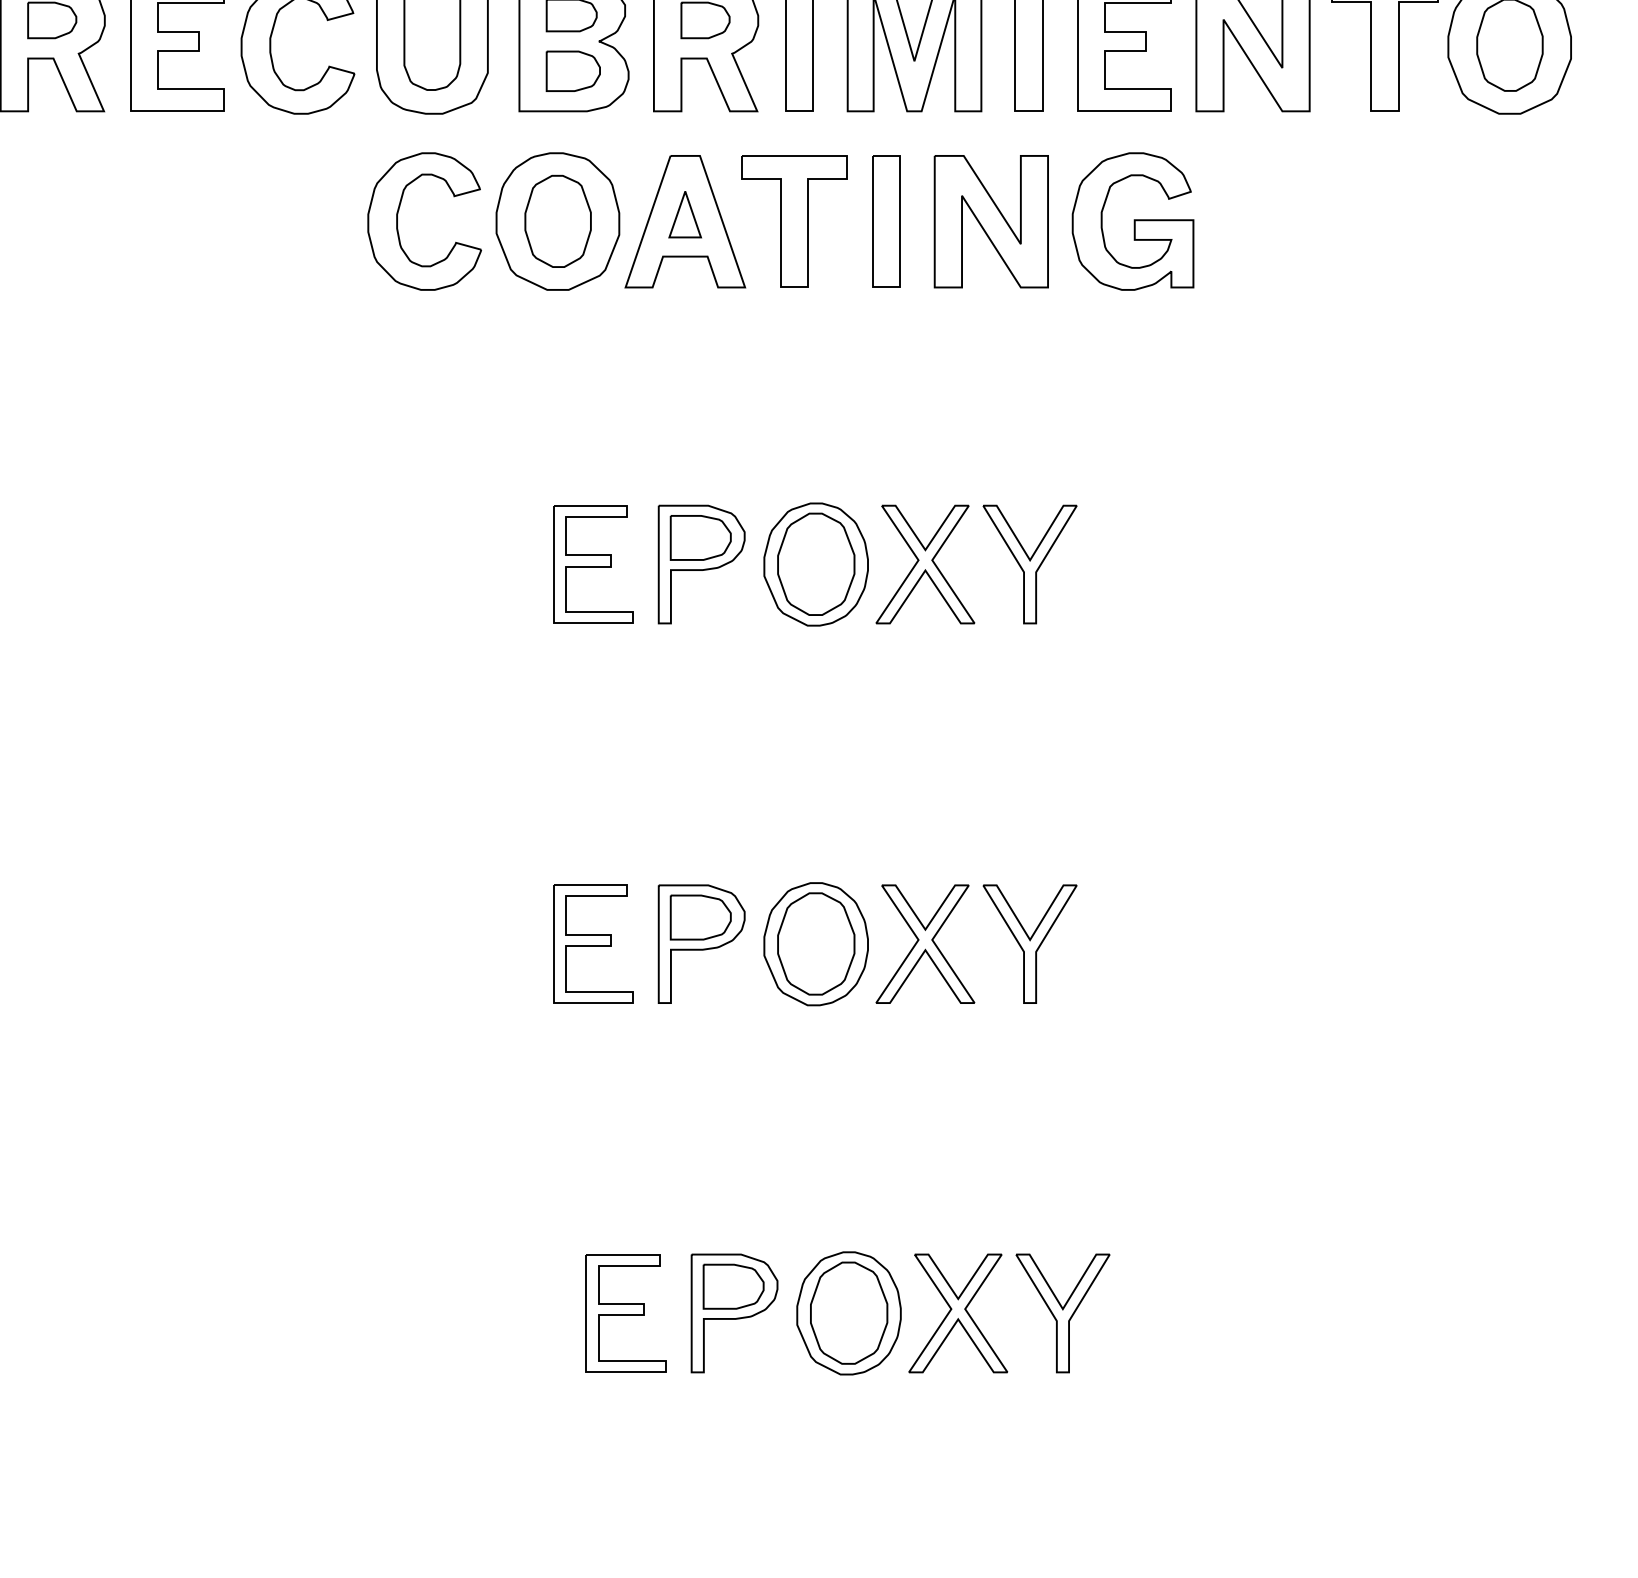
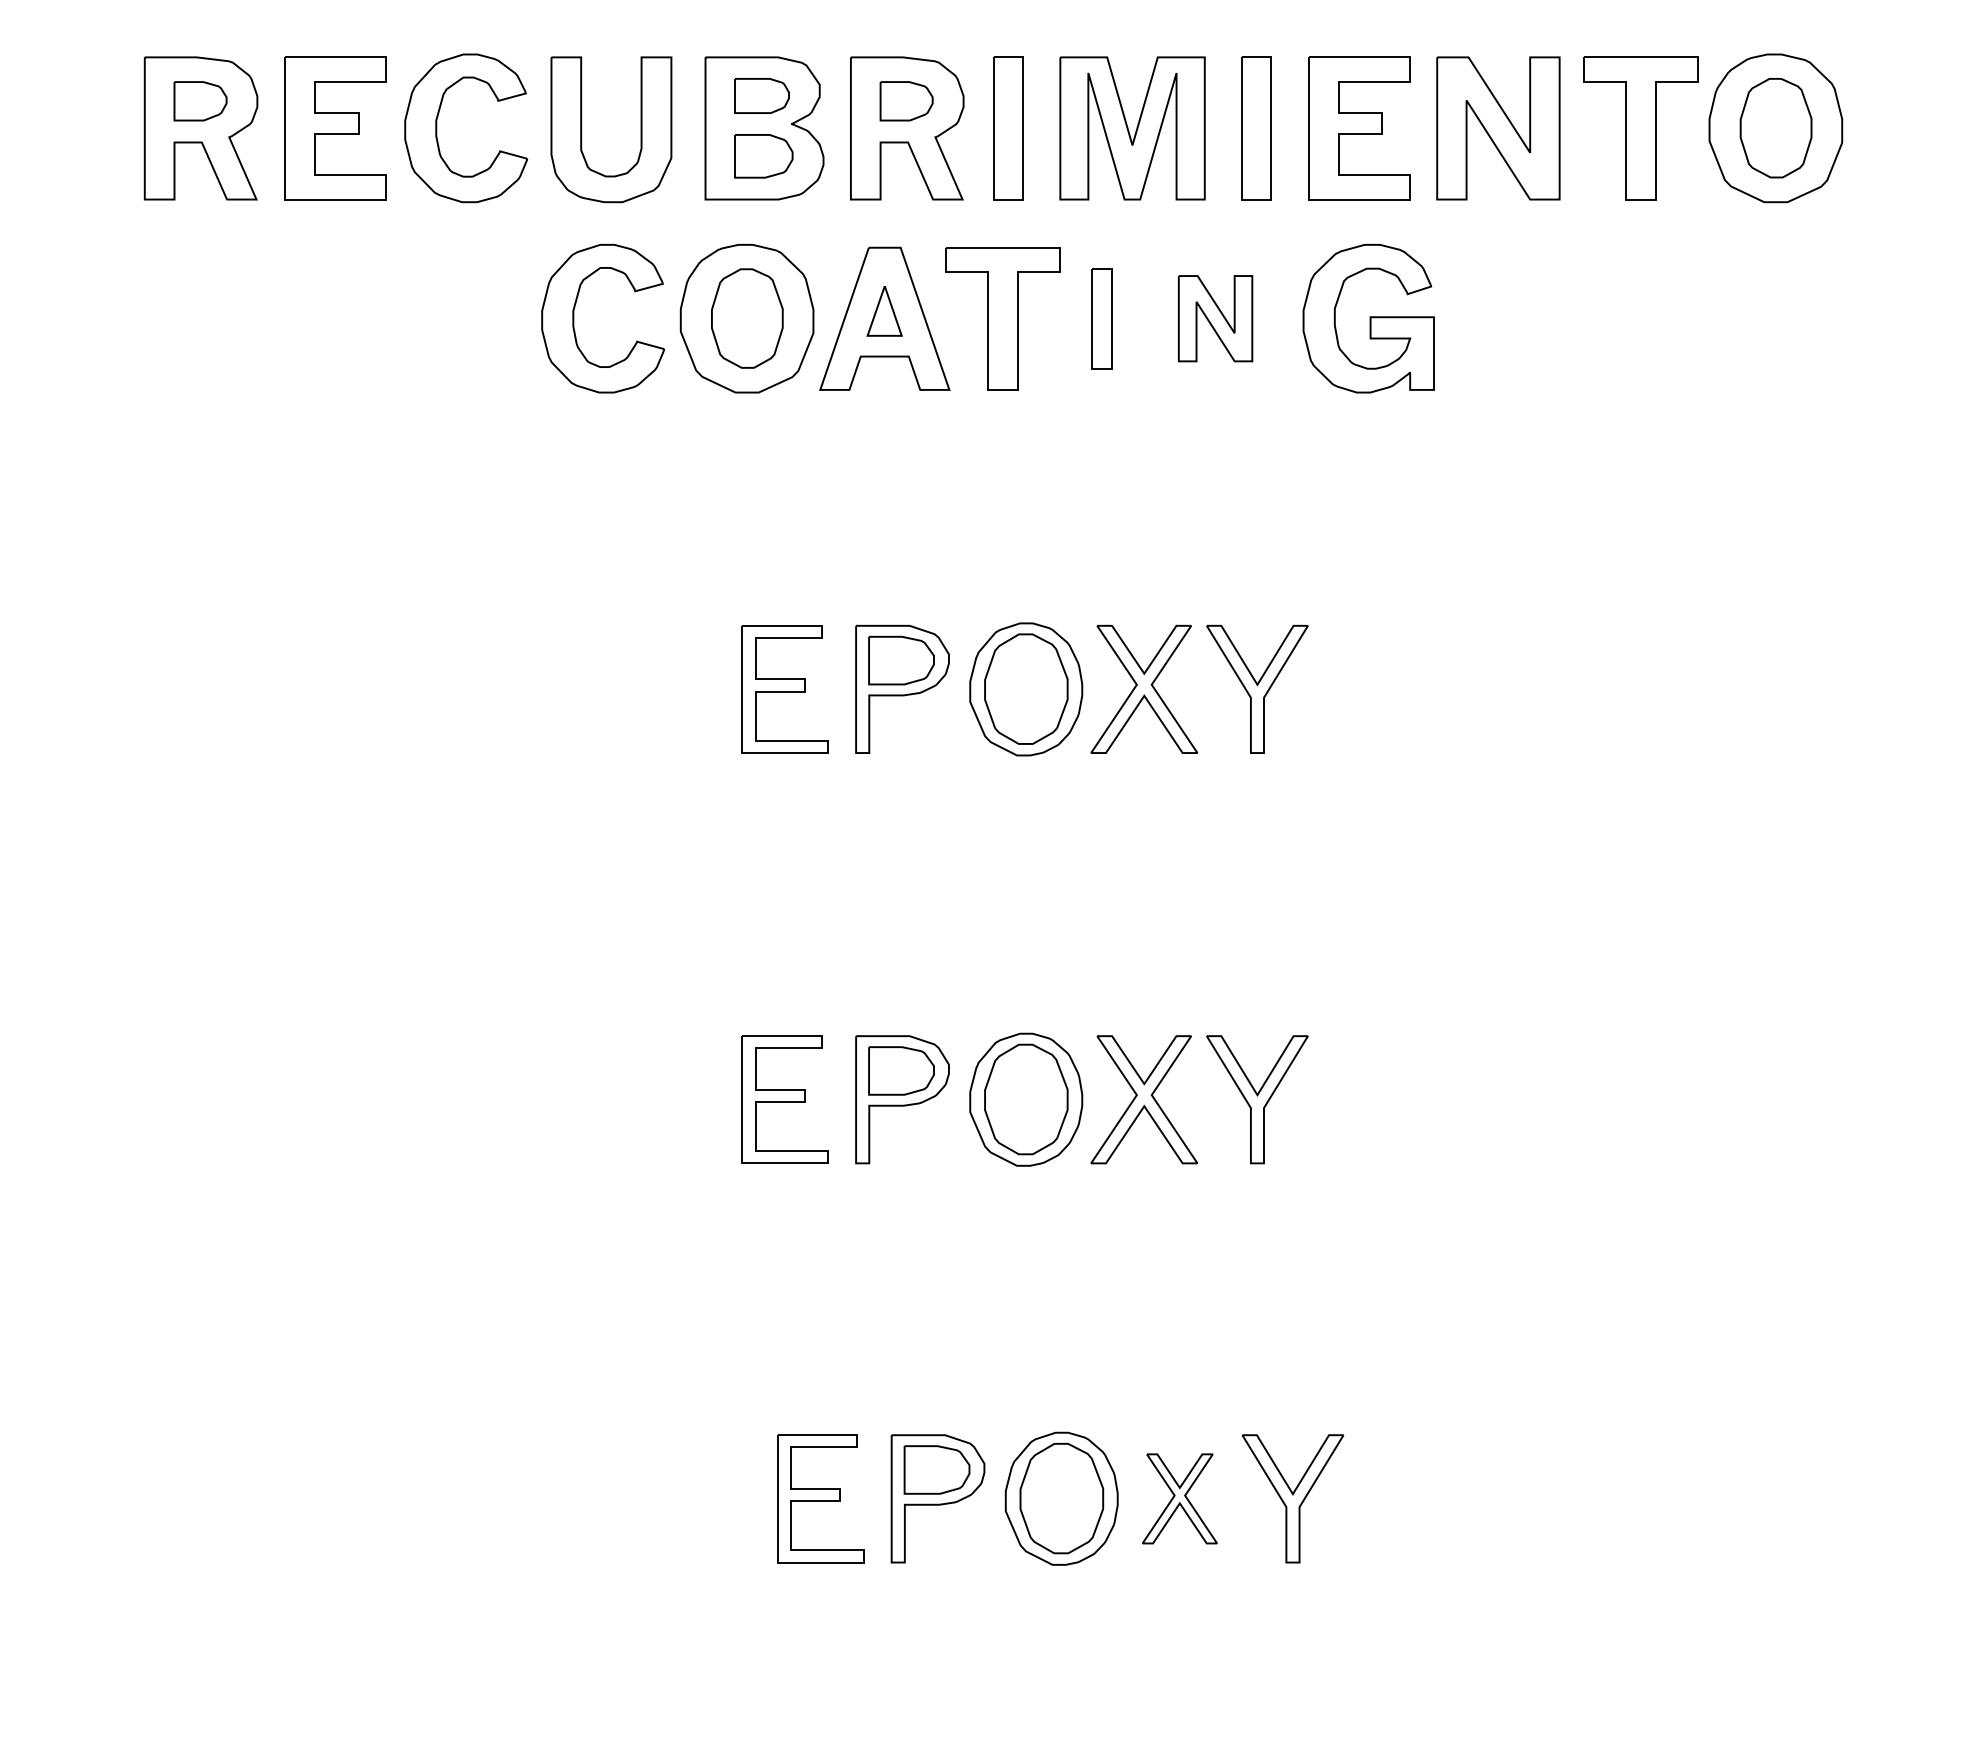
part: (885, 221) -> (1101, 318), size x0.7
part: (991, 221) -> (1215, 318), size x0.6
part: (957, 1313) -> (1179, 1498), size x0.7

